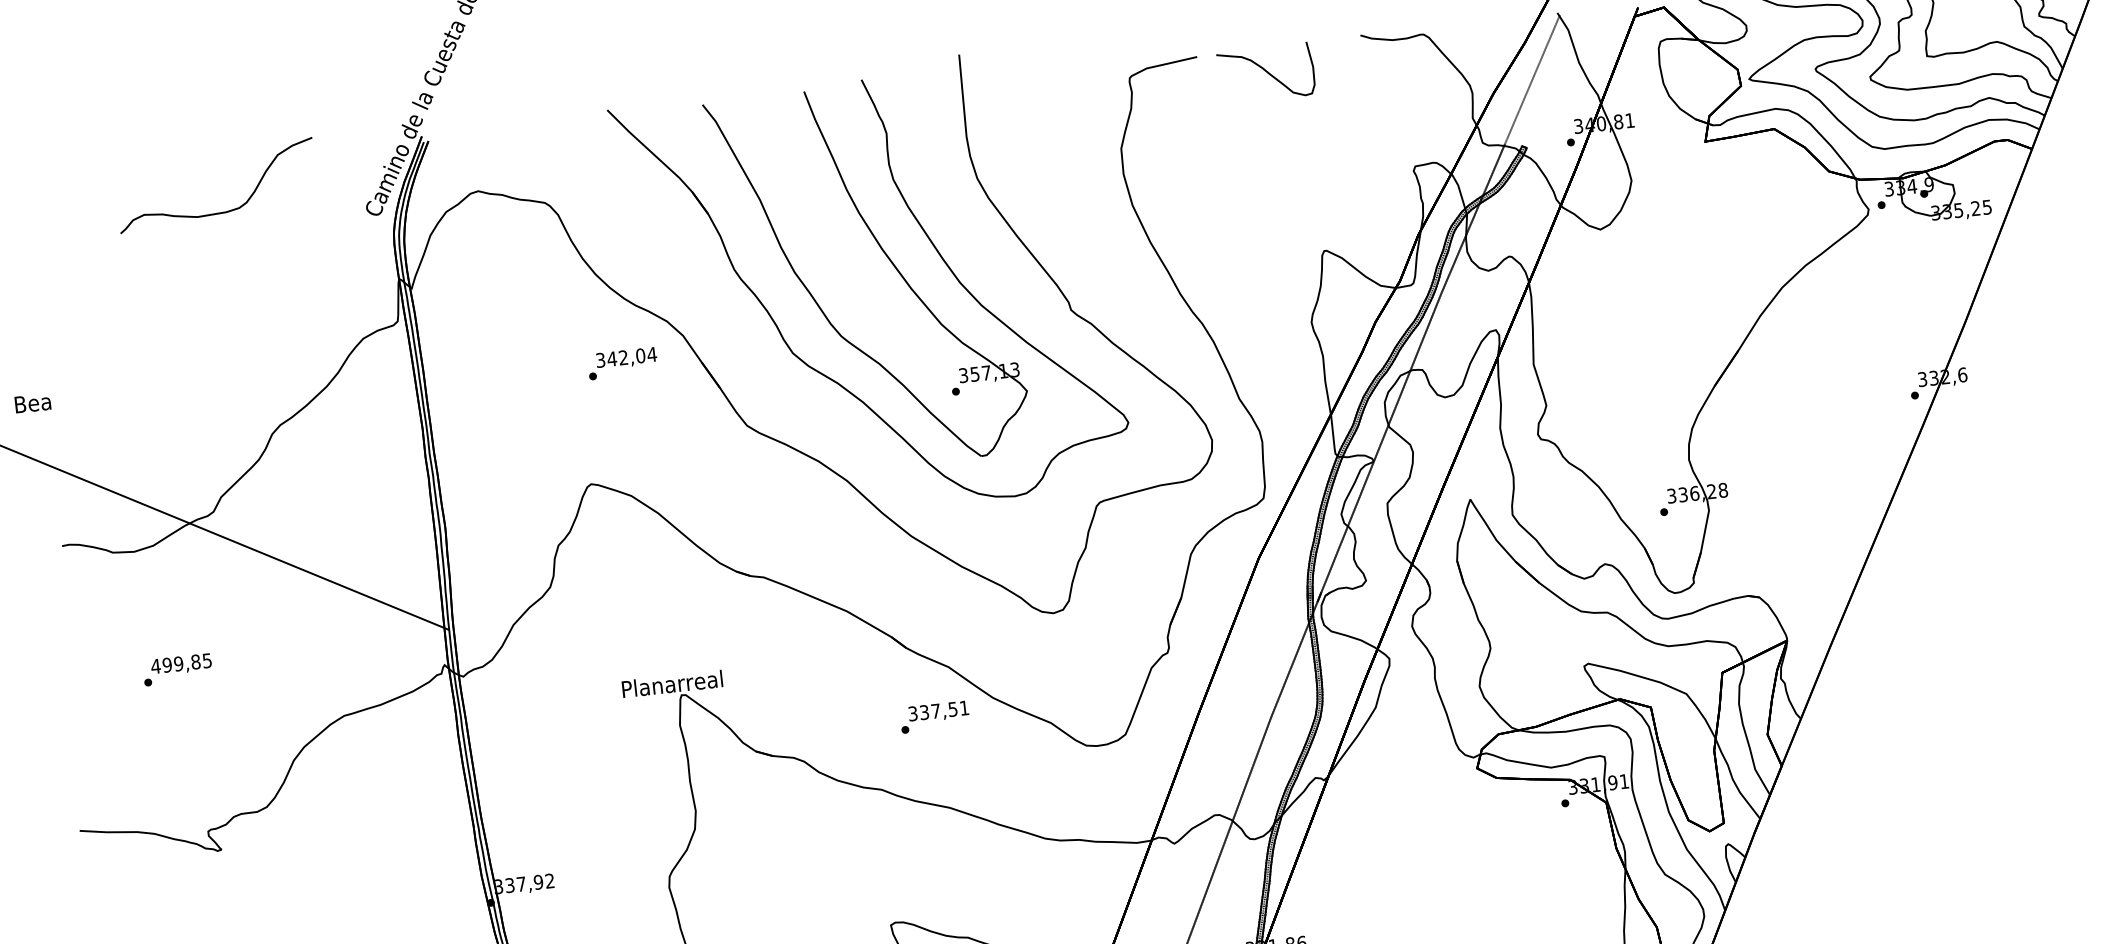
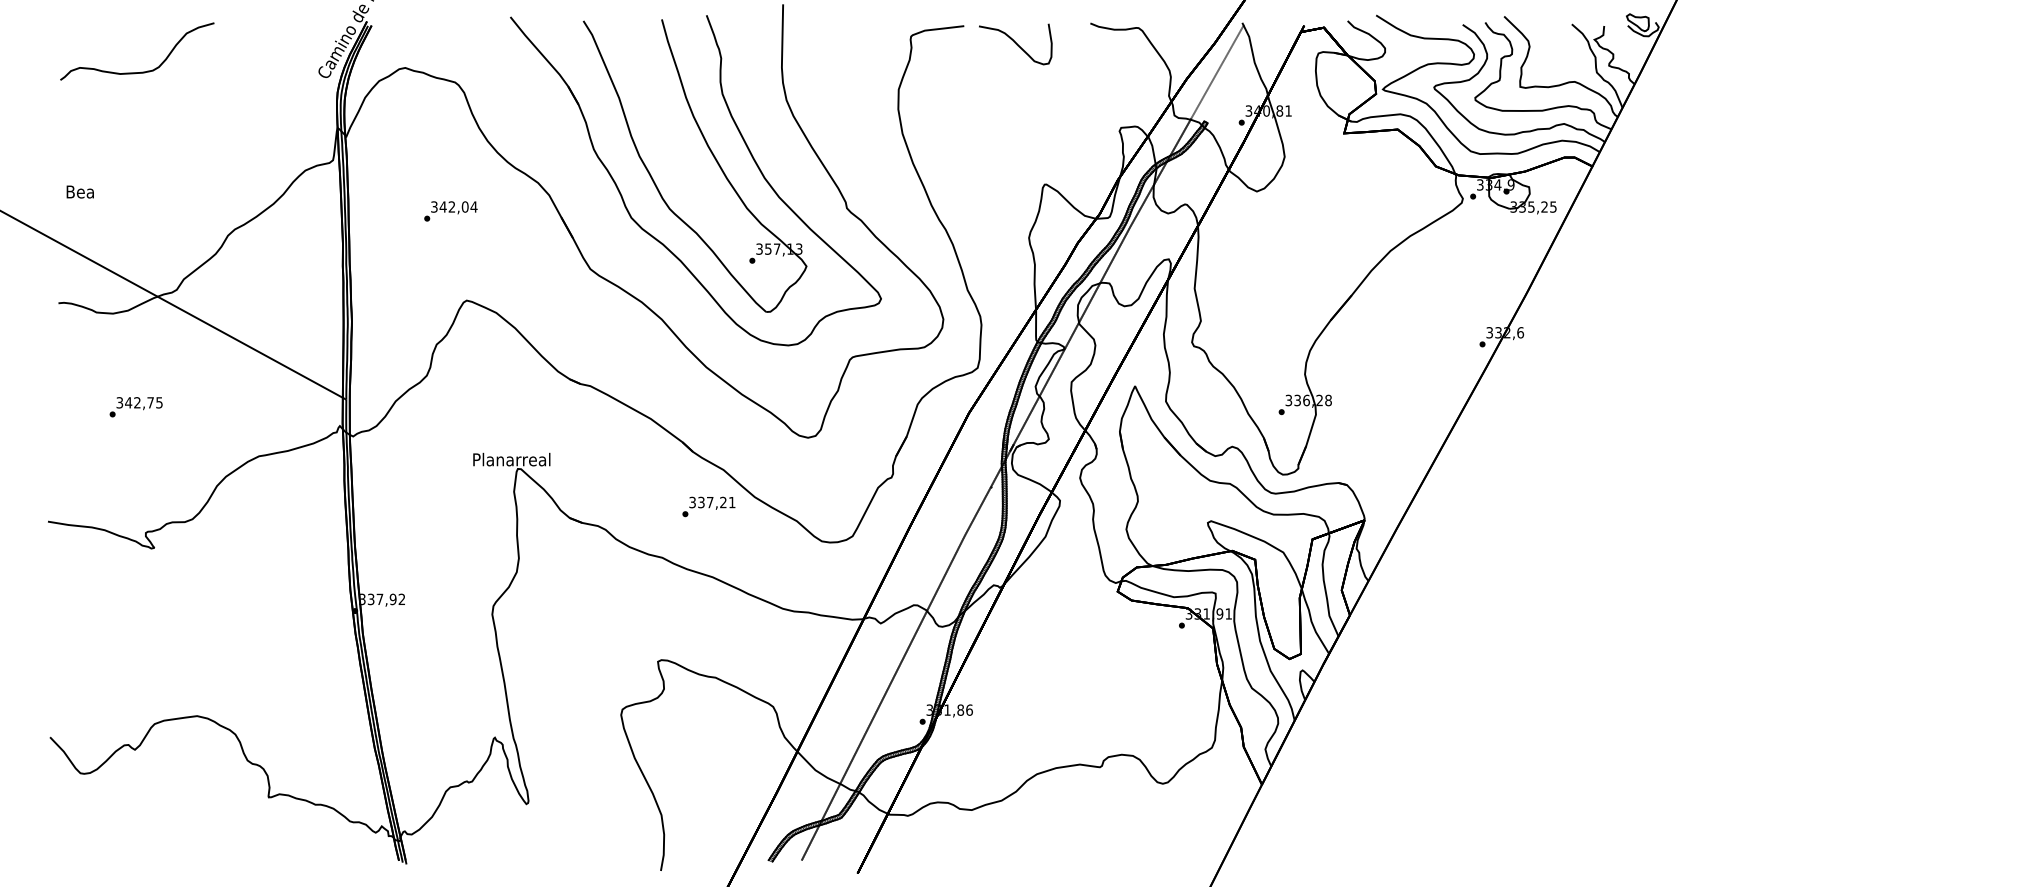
curve: (224, 210) -> (141, 71), moved
text: (622, 363) -> (450, 211), moved
text: (31, 402) -> (79, 191), moved
text: (176, 663) -> (135, 402), 499,85 -> 342,75
text: (953, 709) -> (723, 502), 337,51 -> 337,21

